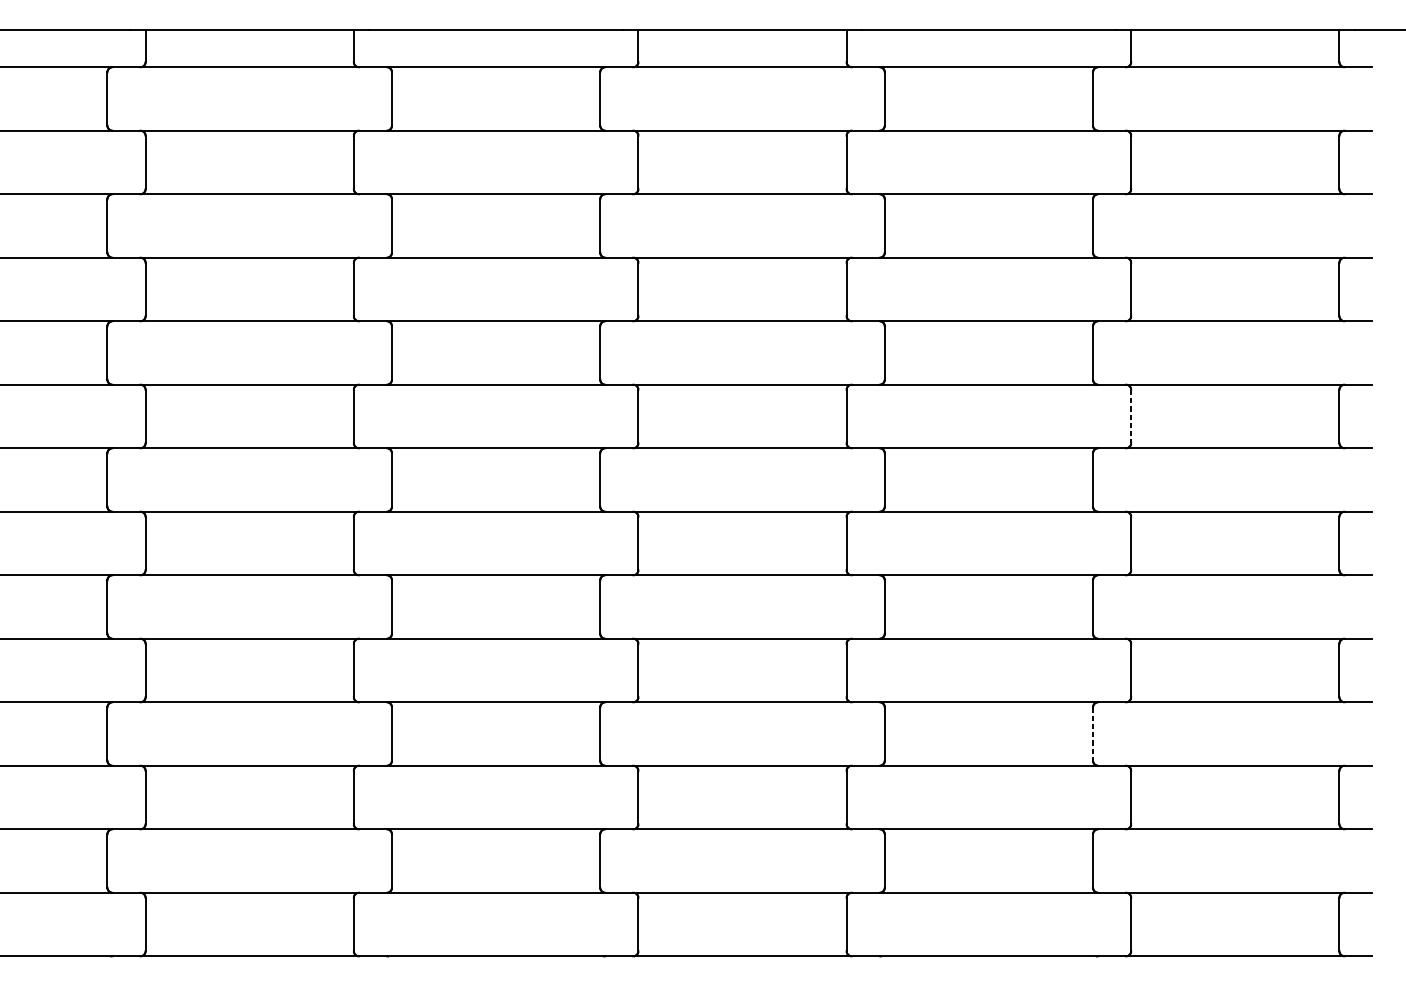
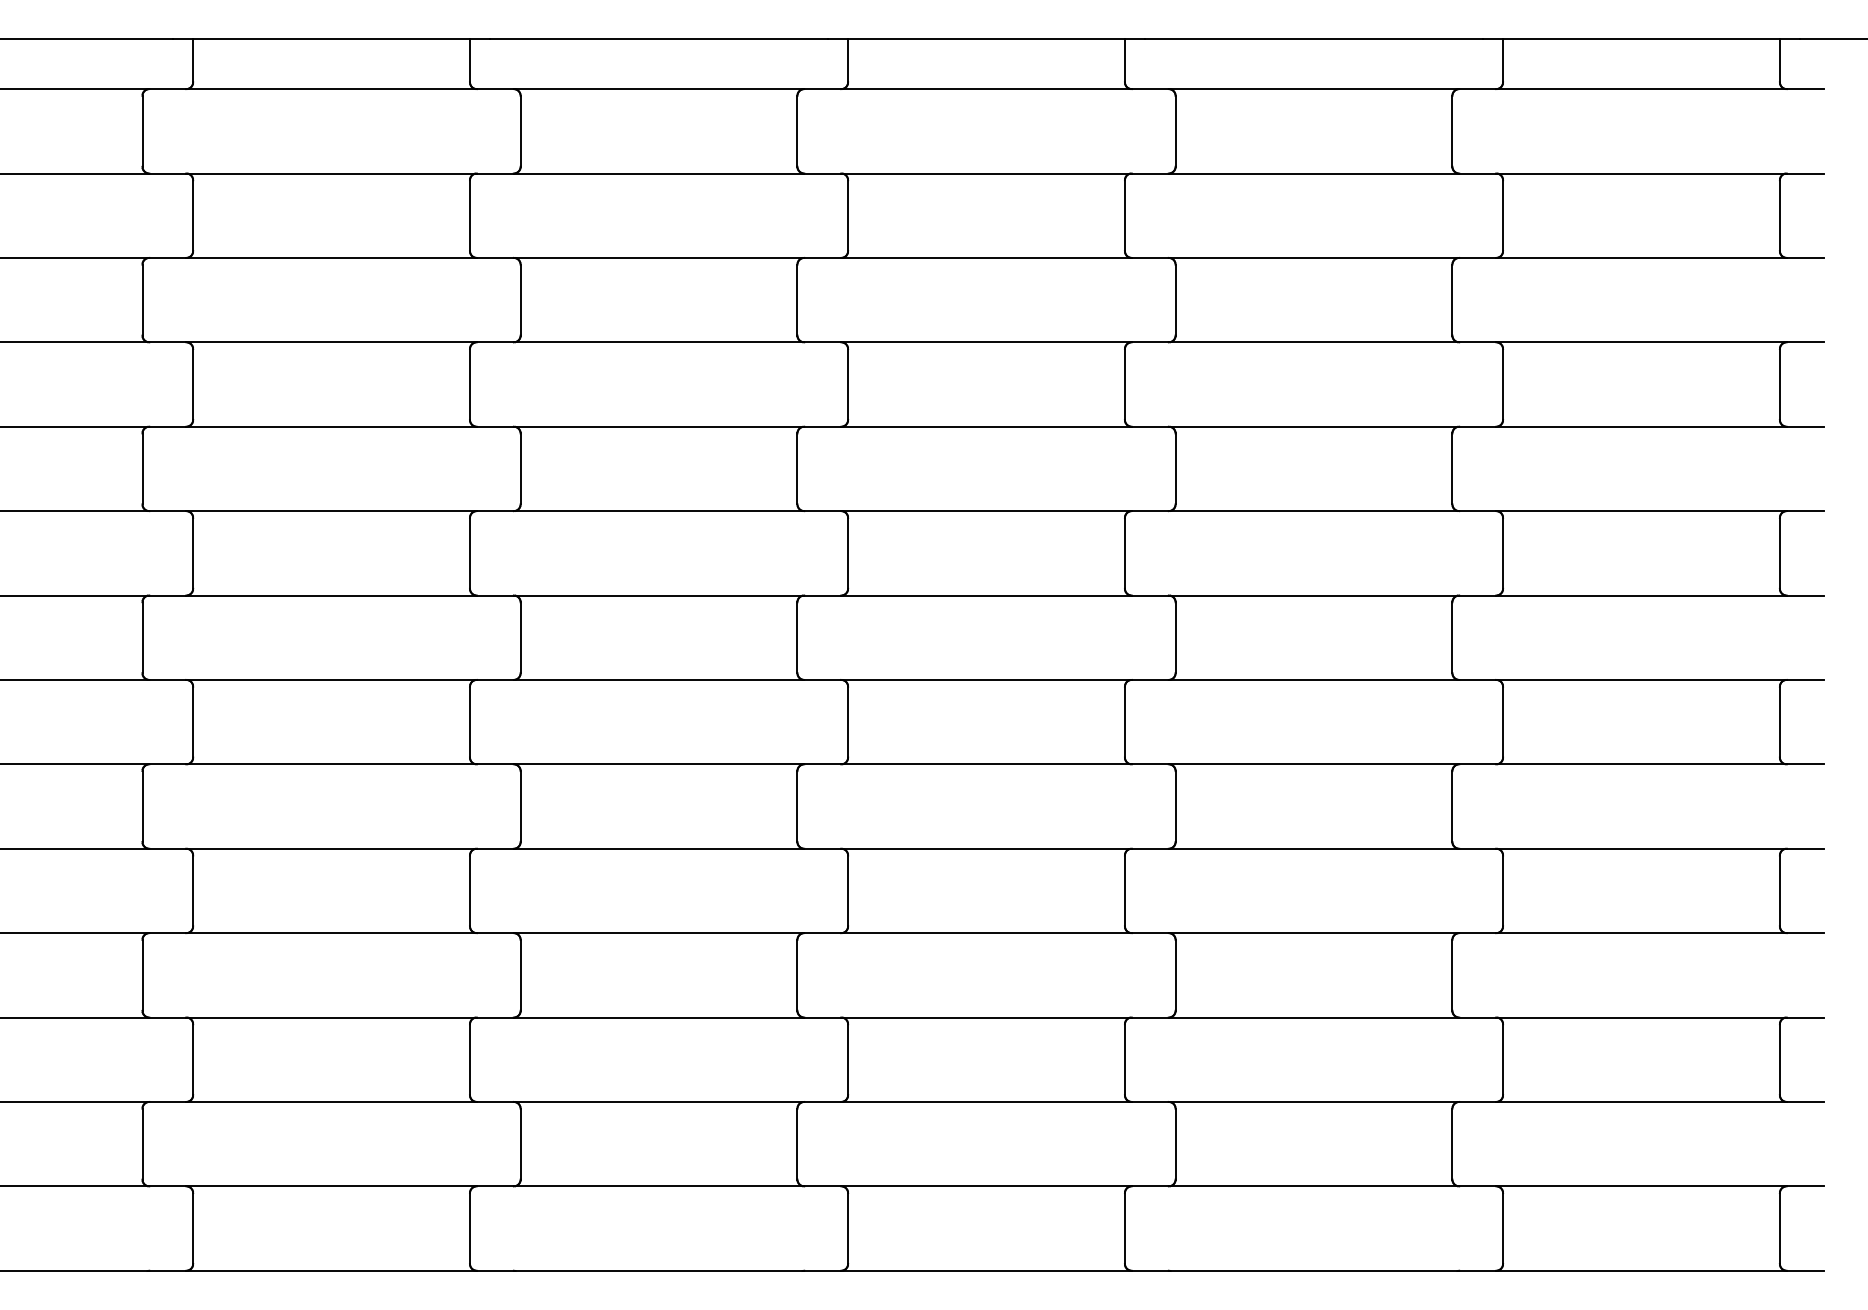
line: (1131, 416) -> (1503, 553), dashed -> solid
line: (1093, 734) -> (1452, 975), dashed -> solid

